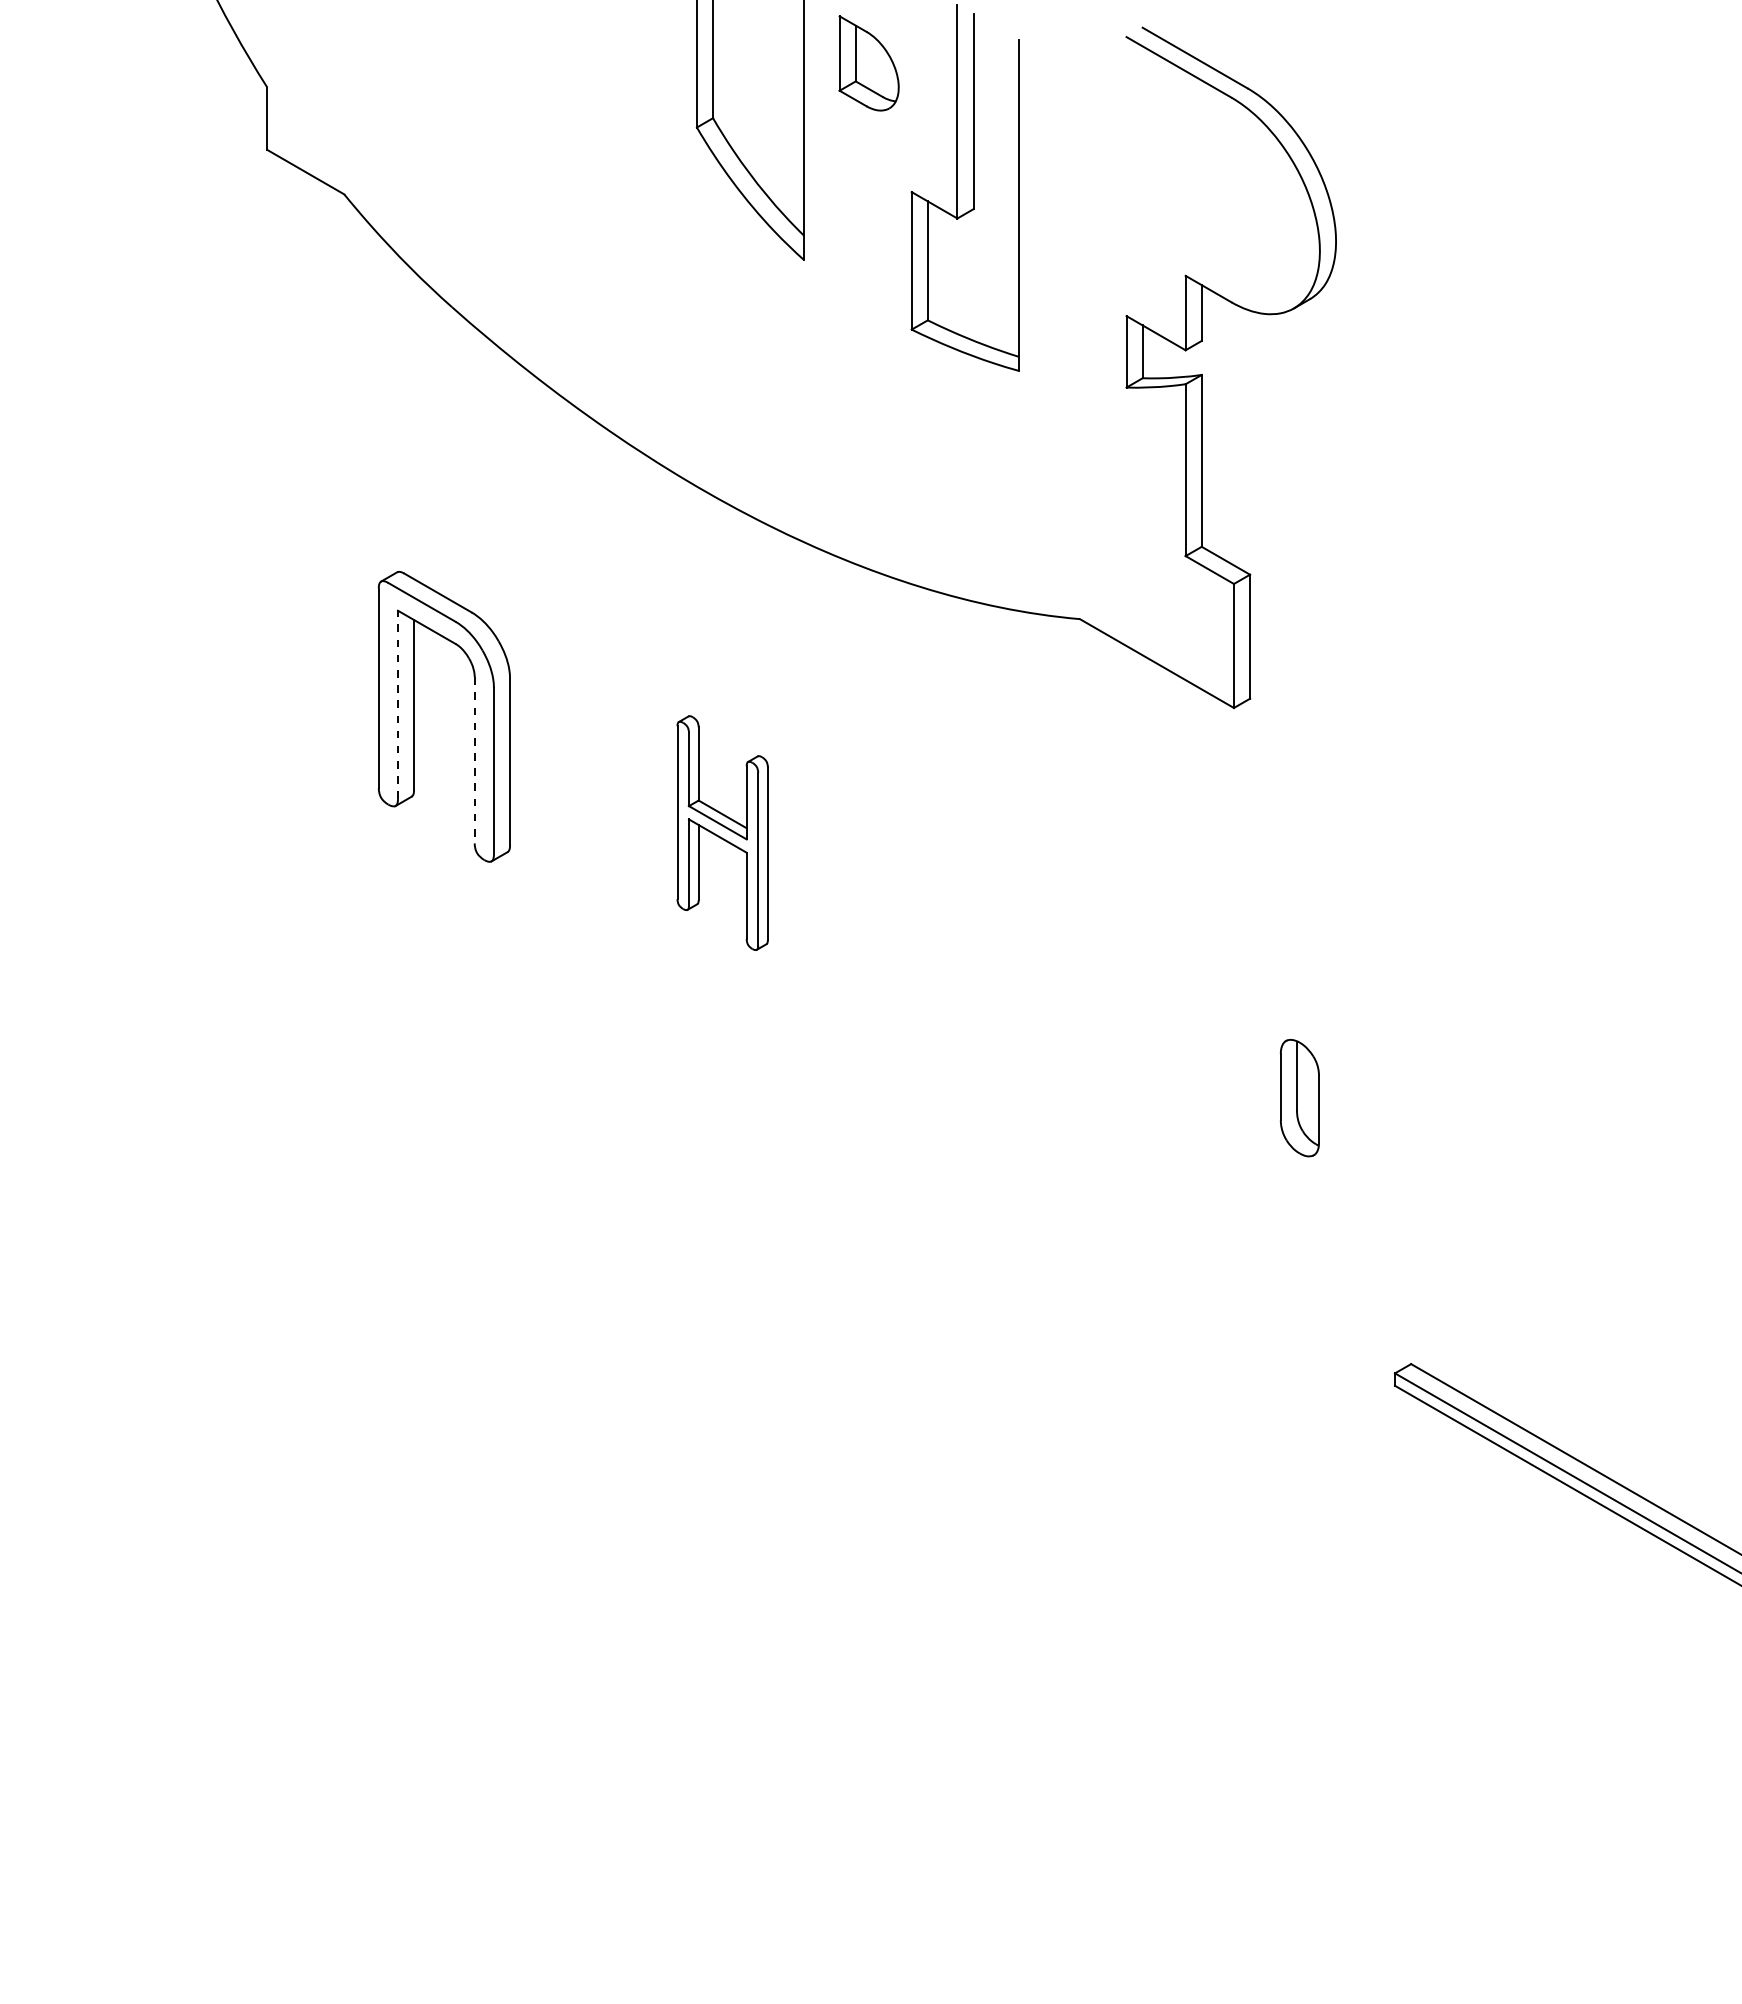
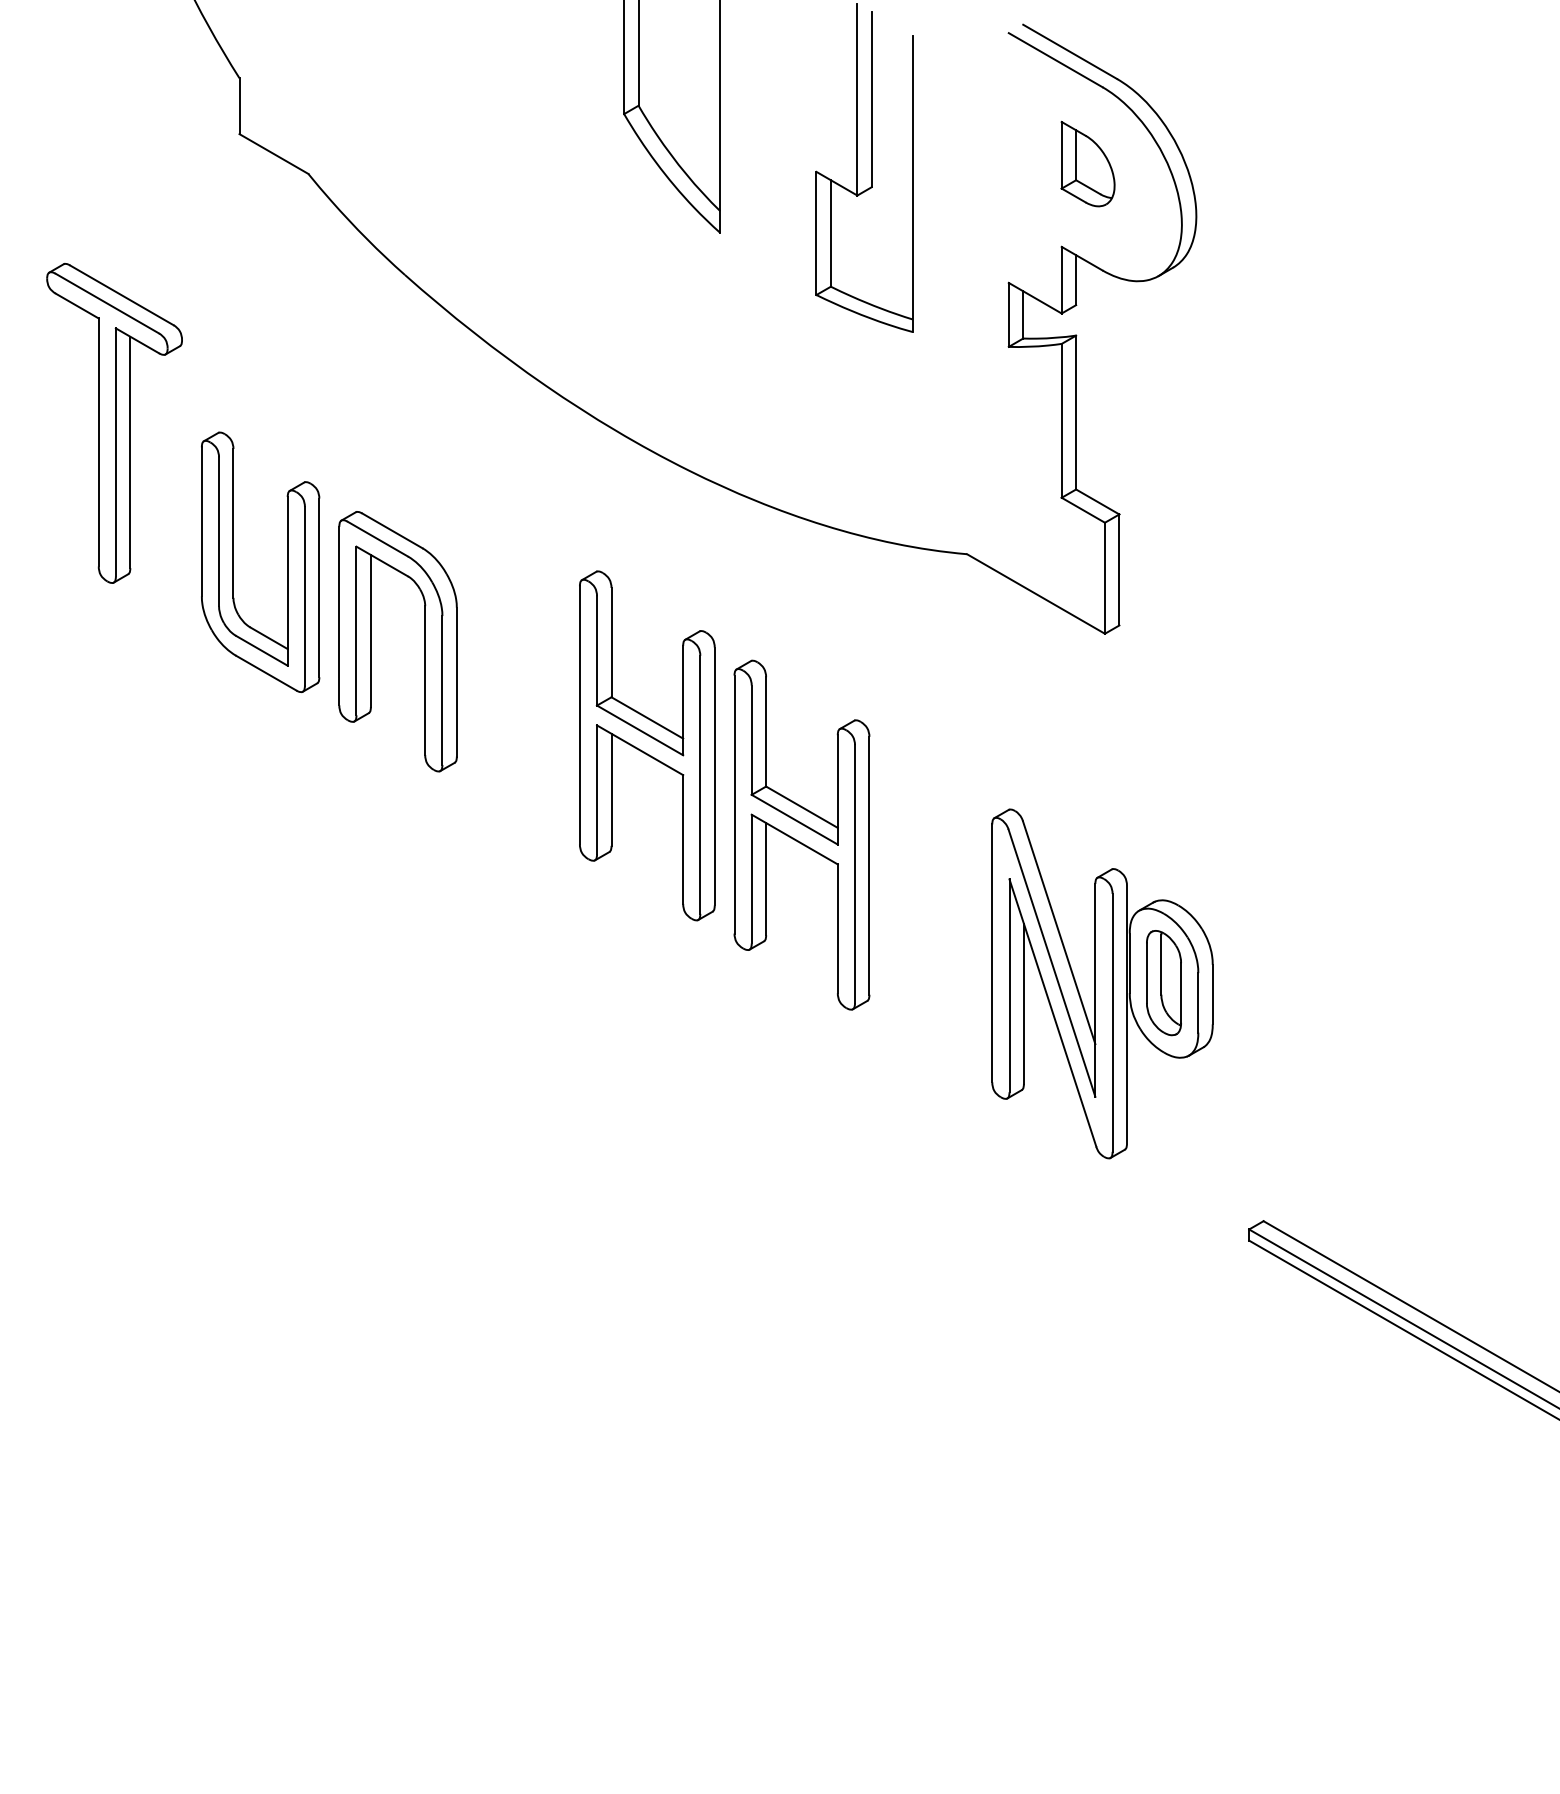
part: (868, 63) -> (1087, 164), moved
part: (127, 472) -> (114, 422), added
part: (261, 628) -> (234, 562), added
line: (397, 704) -> (356, 630), dashed -> solid
line: (474, 760) -> (425, 680), dashed -> solid
part: (722, 832) -> (647, 745), size x1.67
part: (895, 932) -> (801, 834), added
part: (1231, 1098) -> (1102, 983), added

